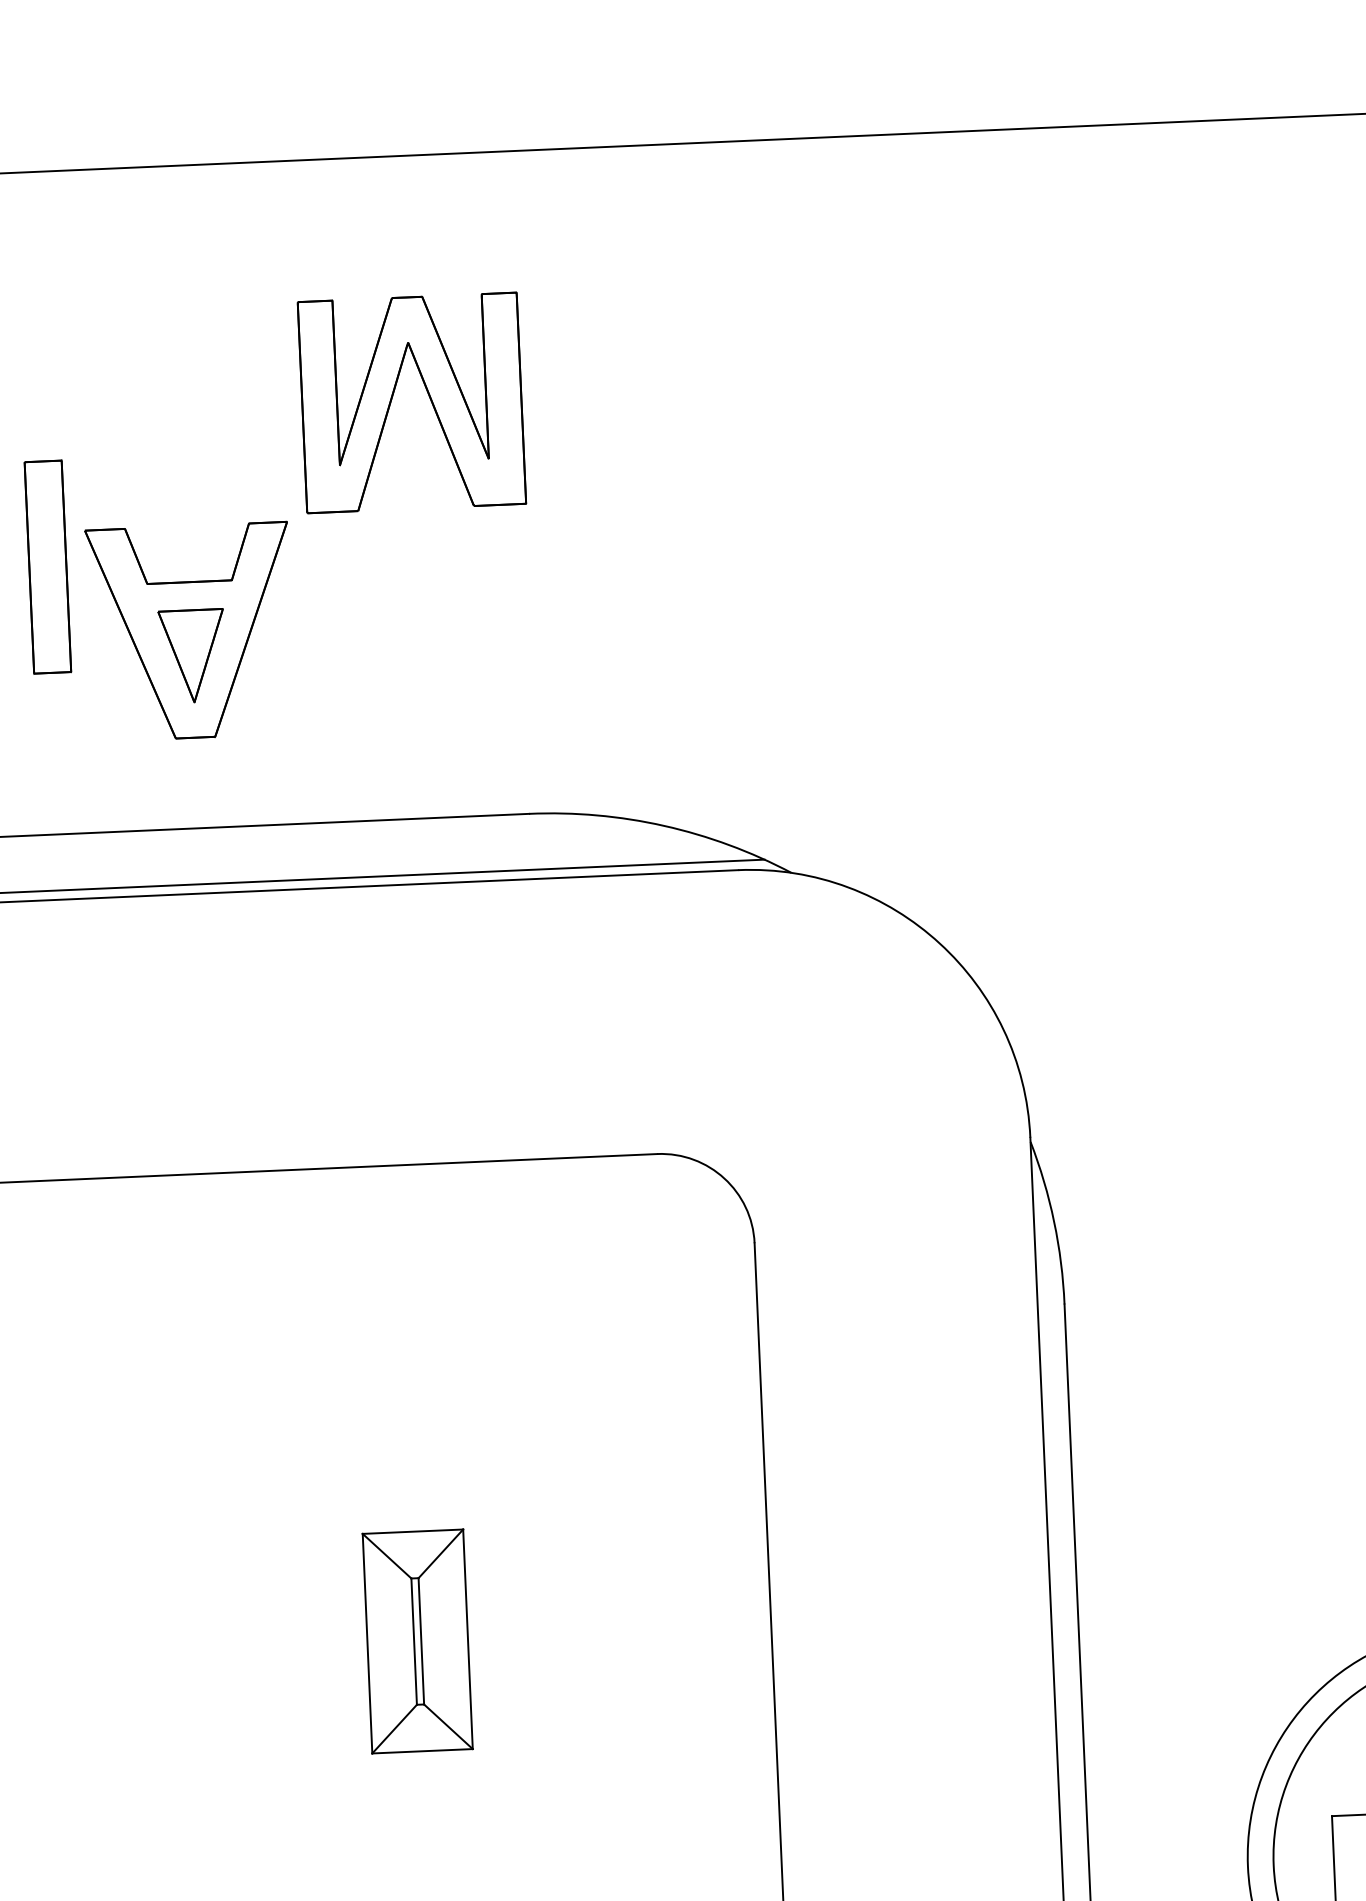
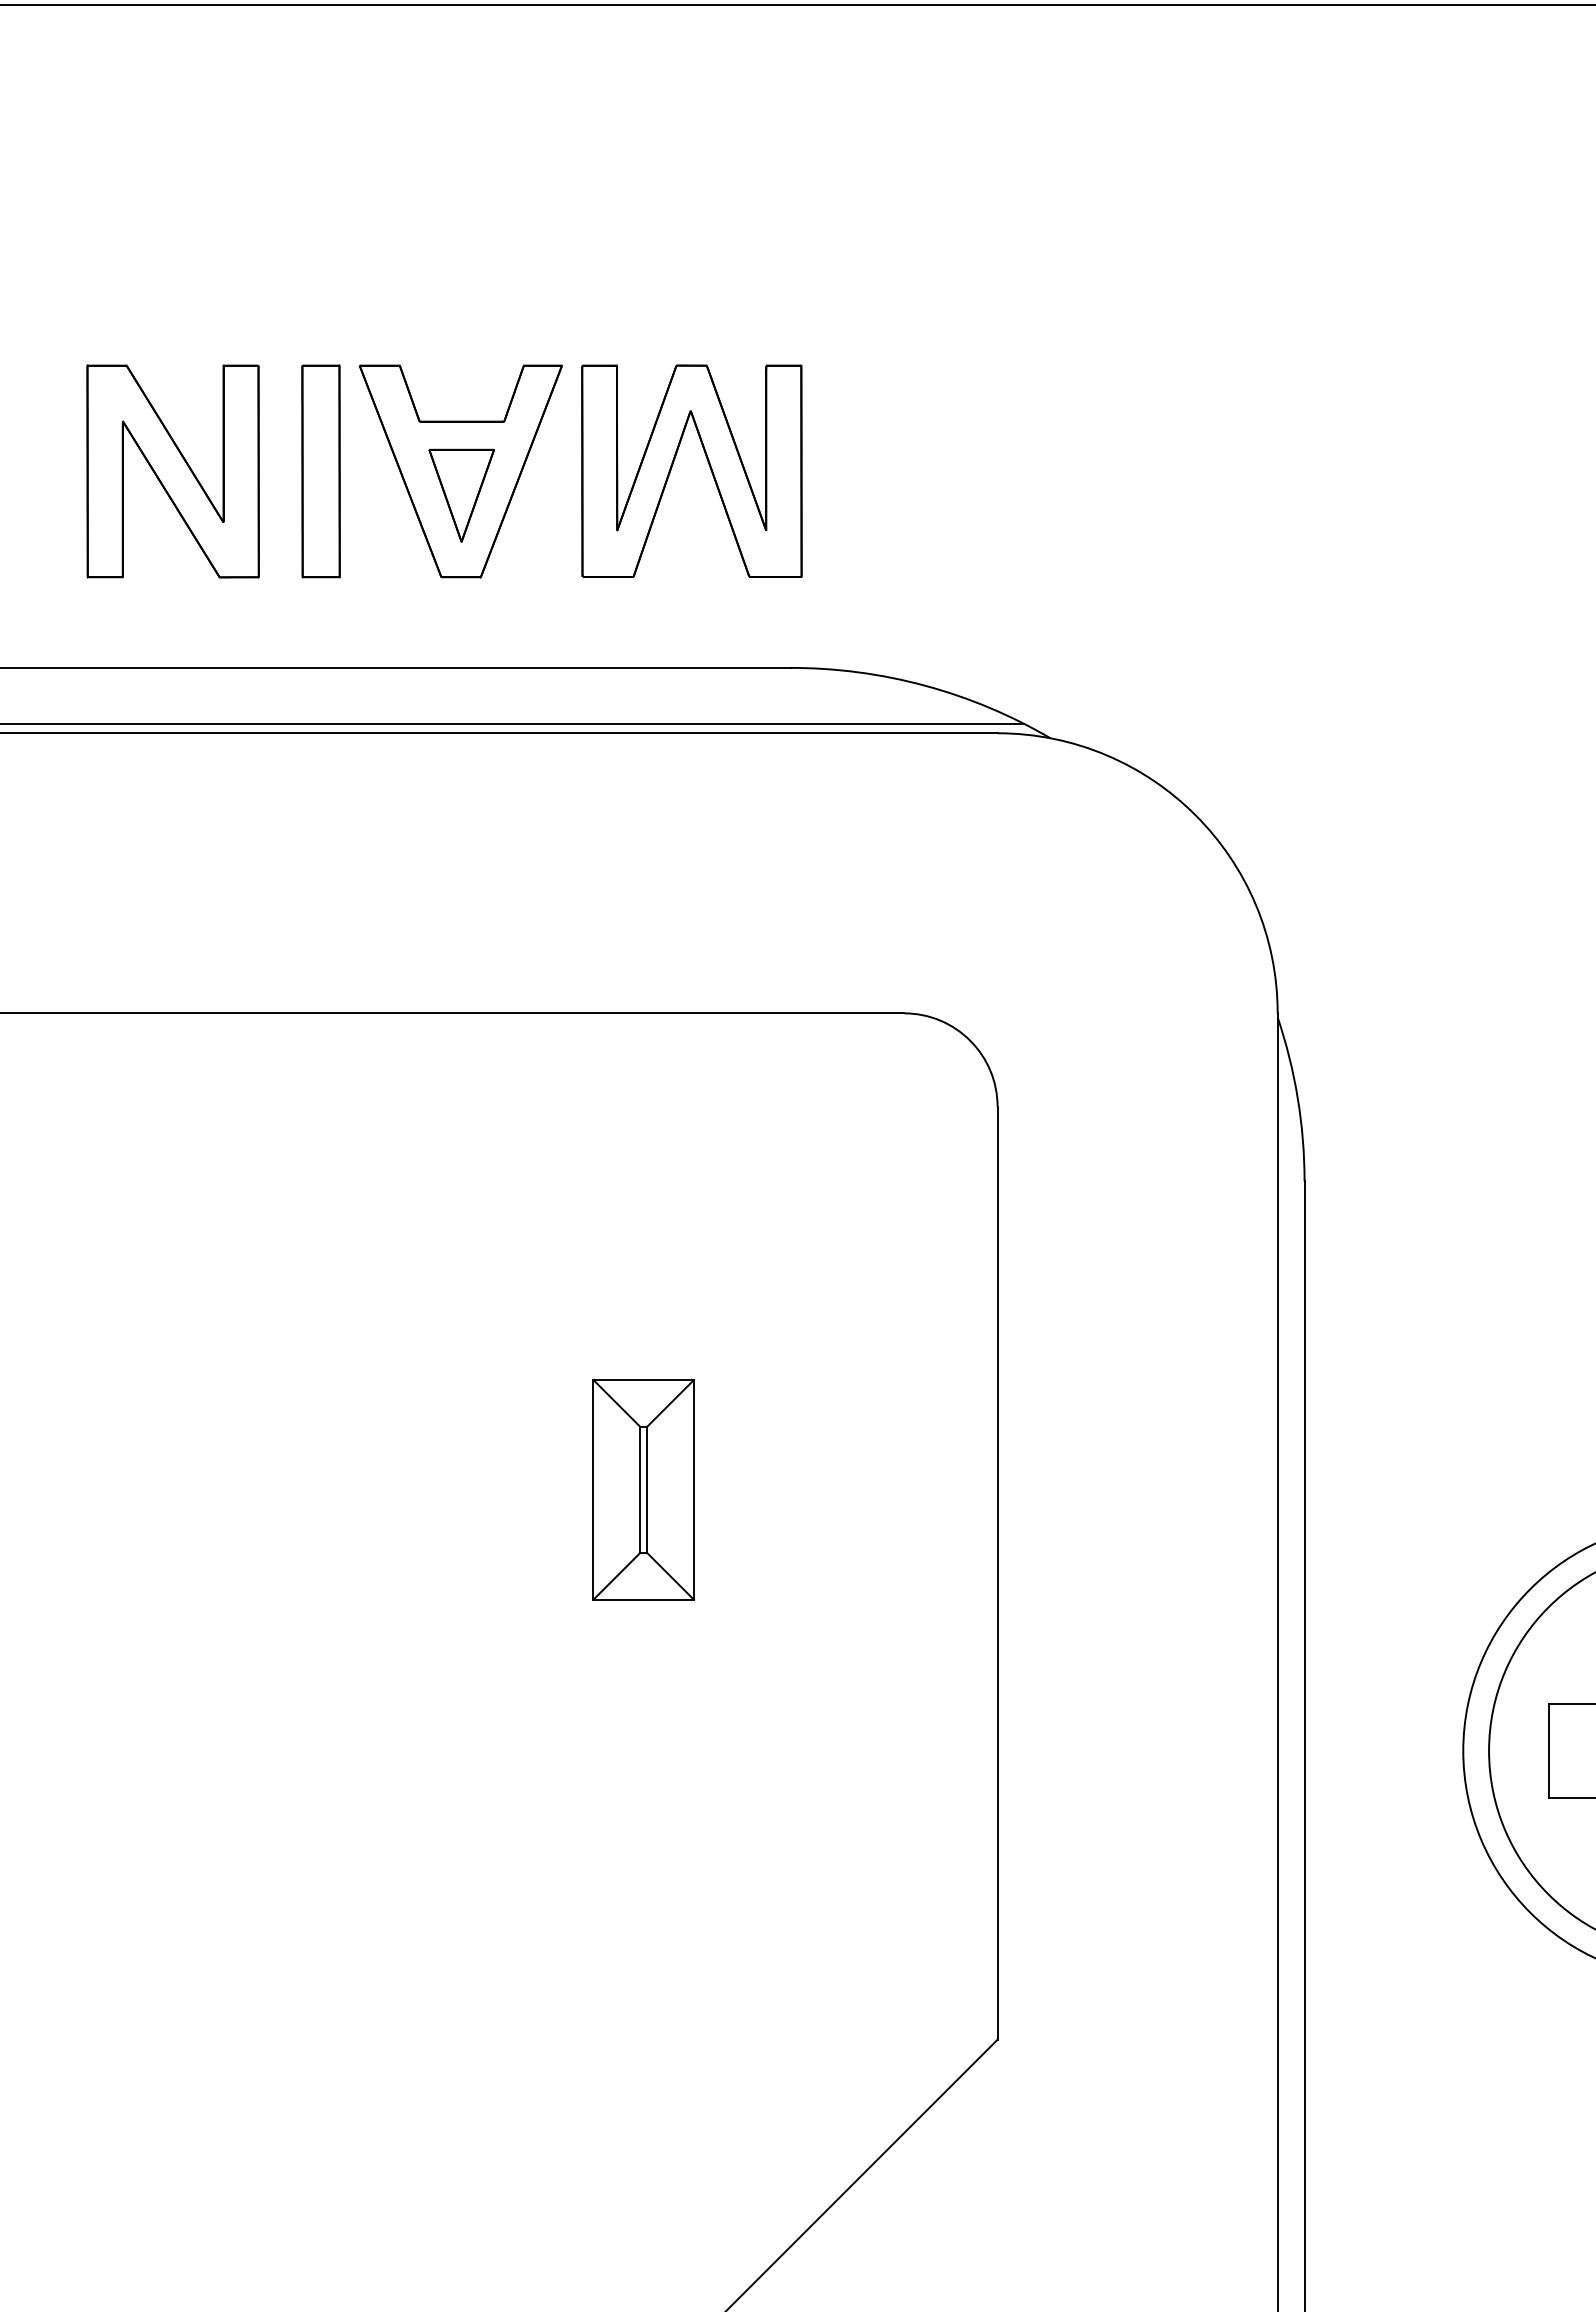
part: (428, 395) -> (708, 464), moved
part: (47, 567) -> (320, 471), moved

